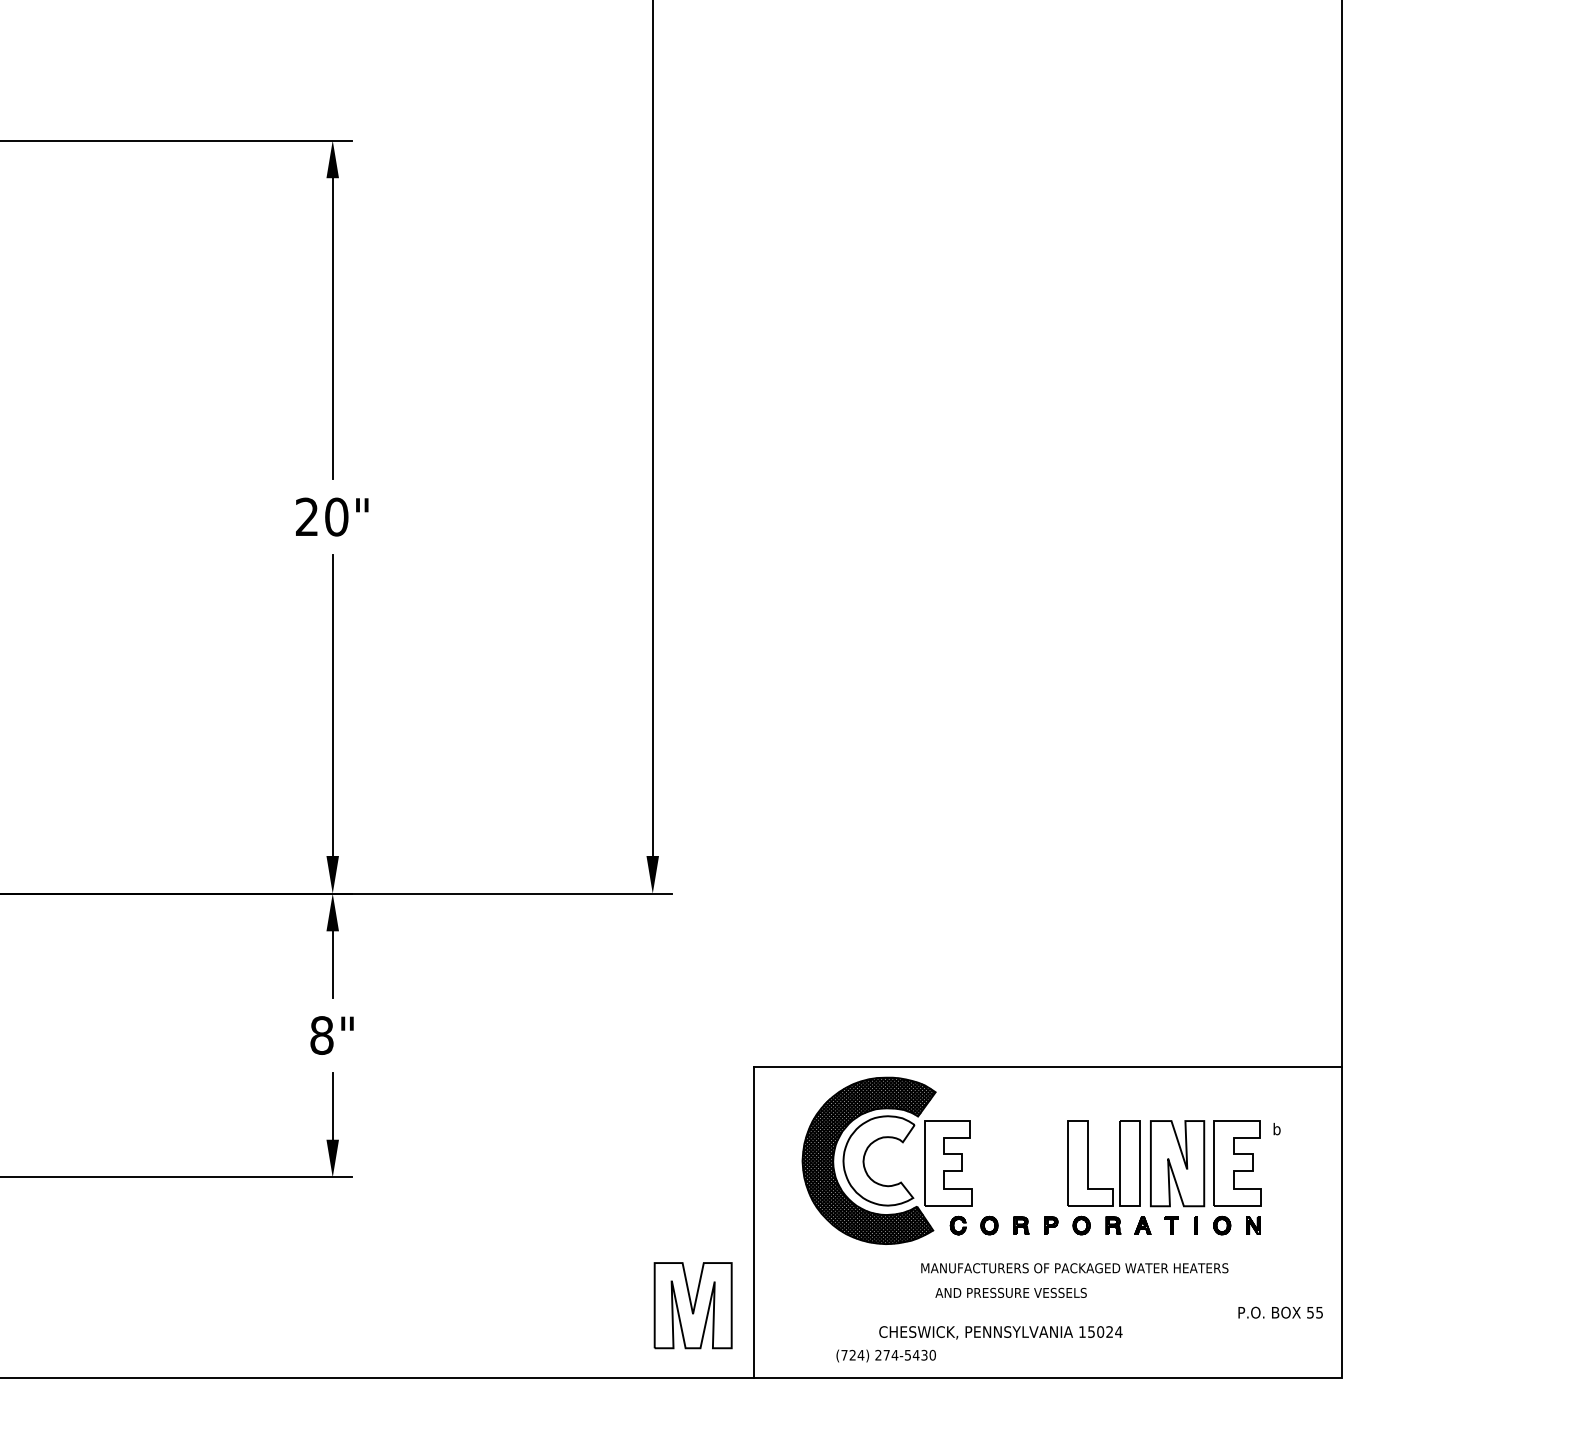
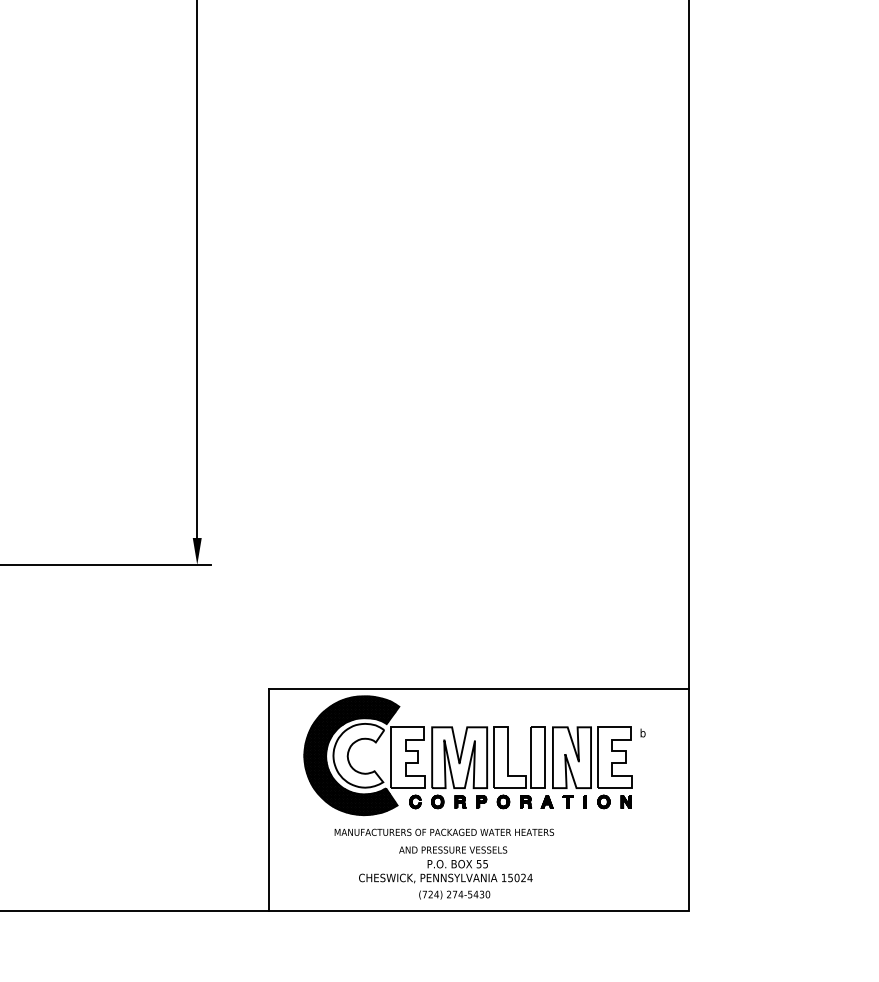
text: (1074, 1268) -> (444, 832), moved
part: (692, 1305) -> (459, 757), moved
text: (1280, 1312) -> (457, 864), moved
text: (885, 1355) -> (454, 894), moved

